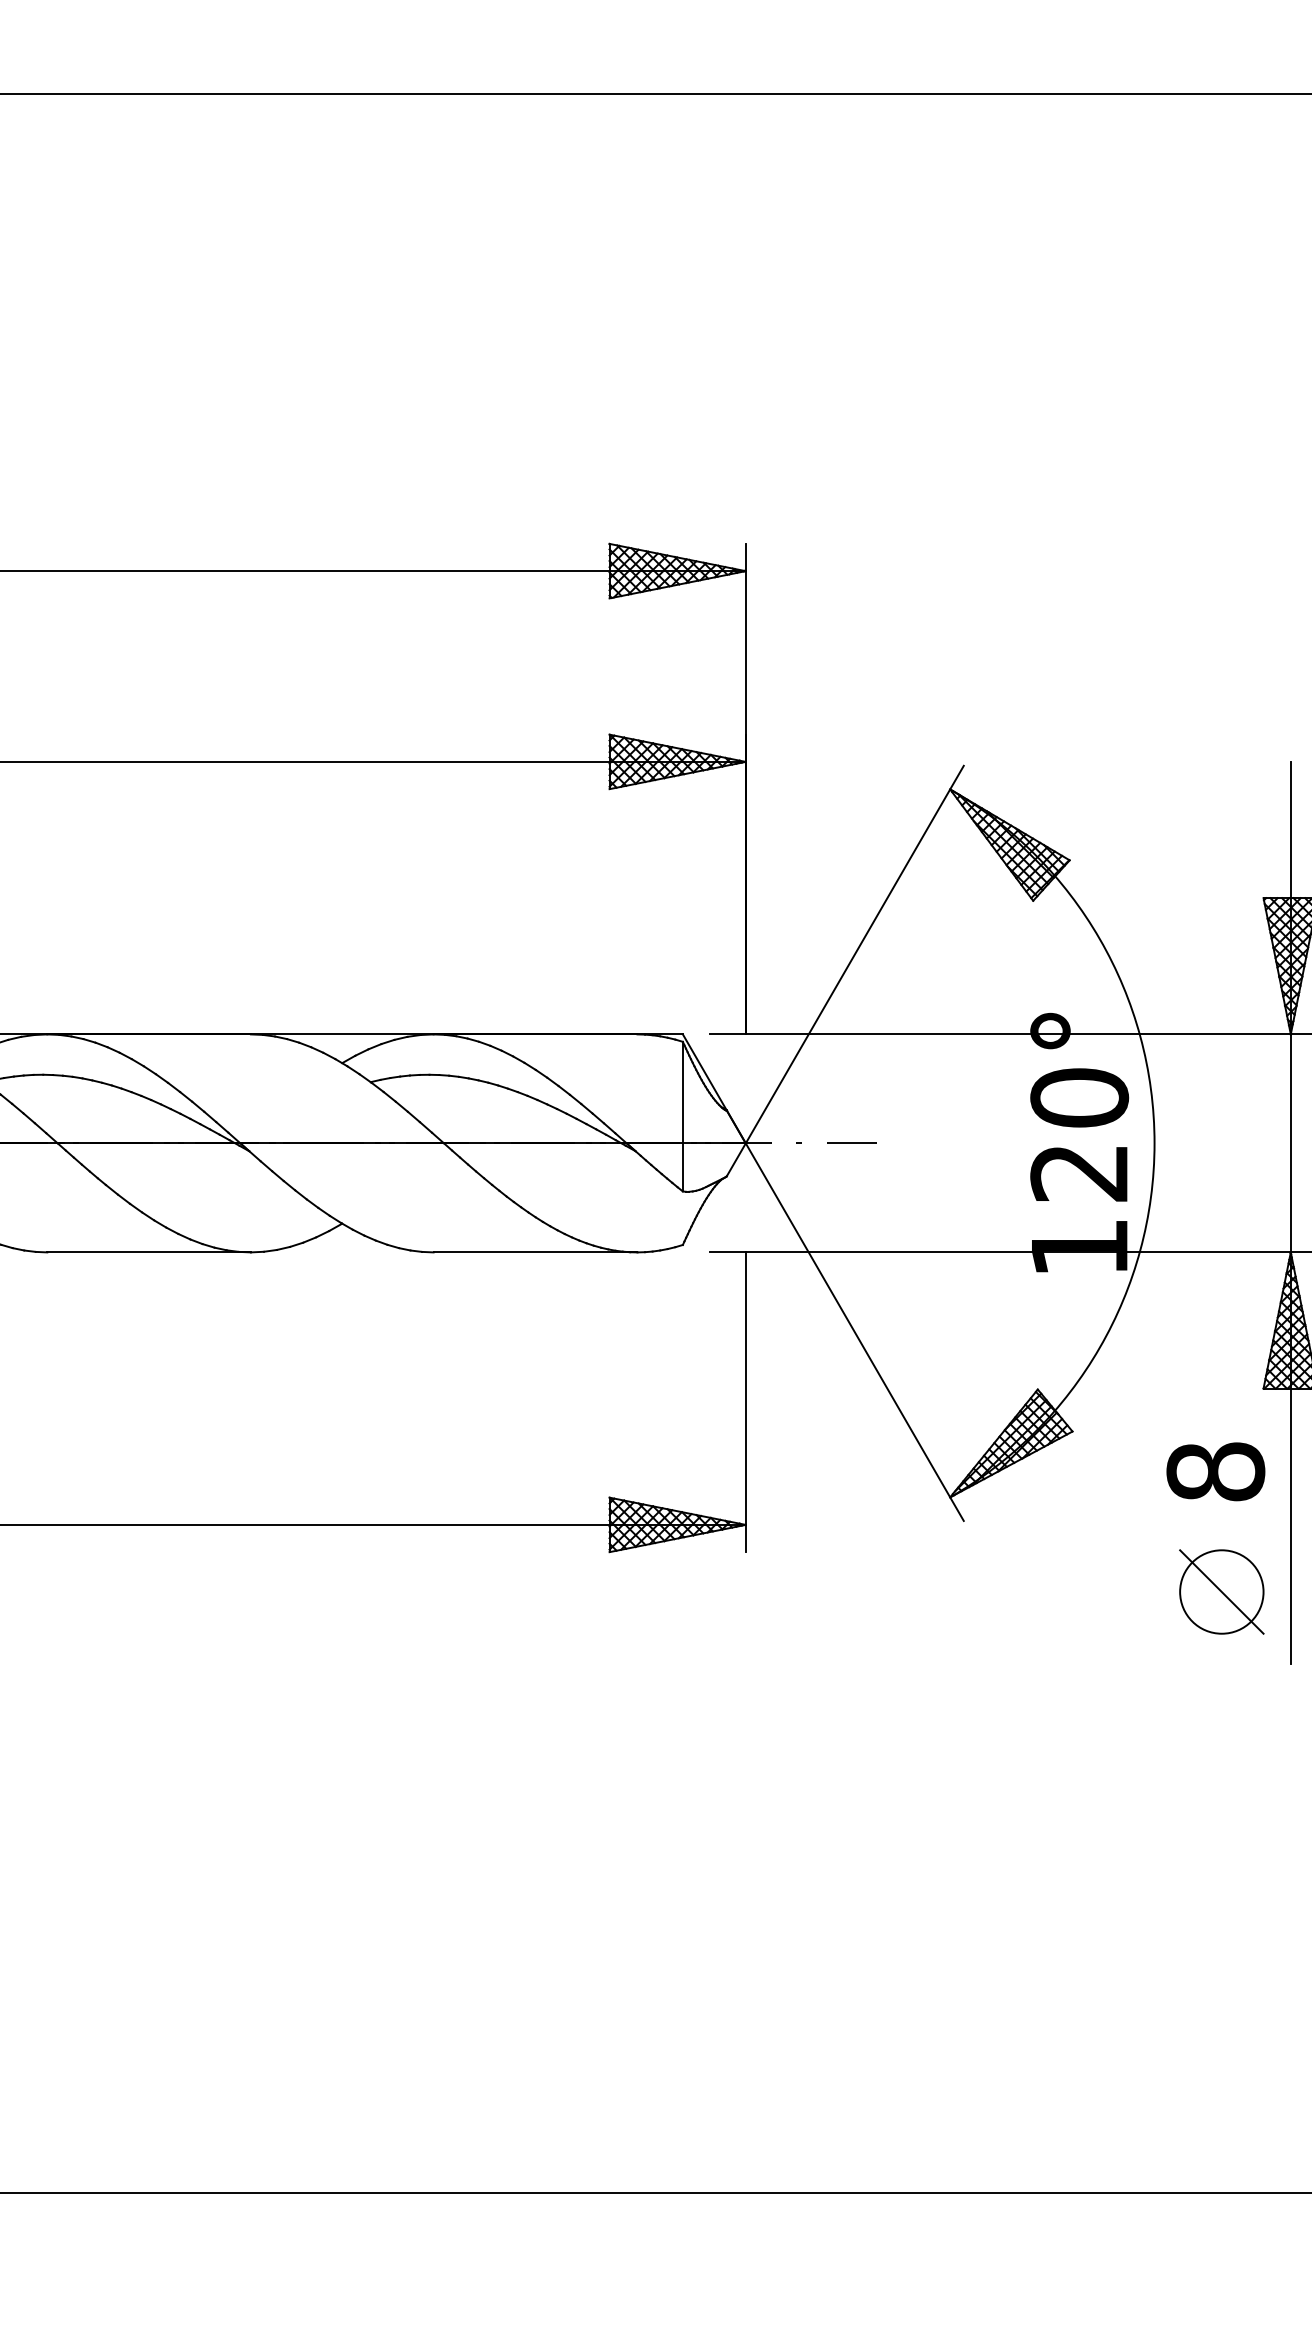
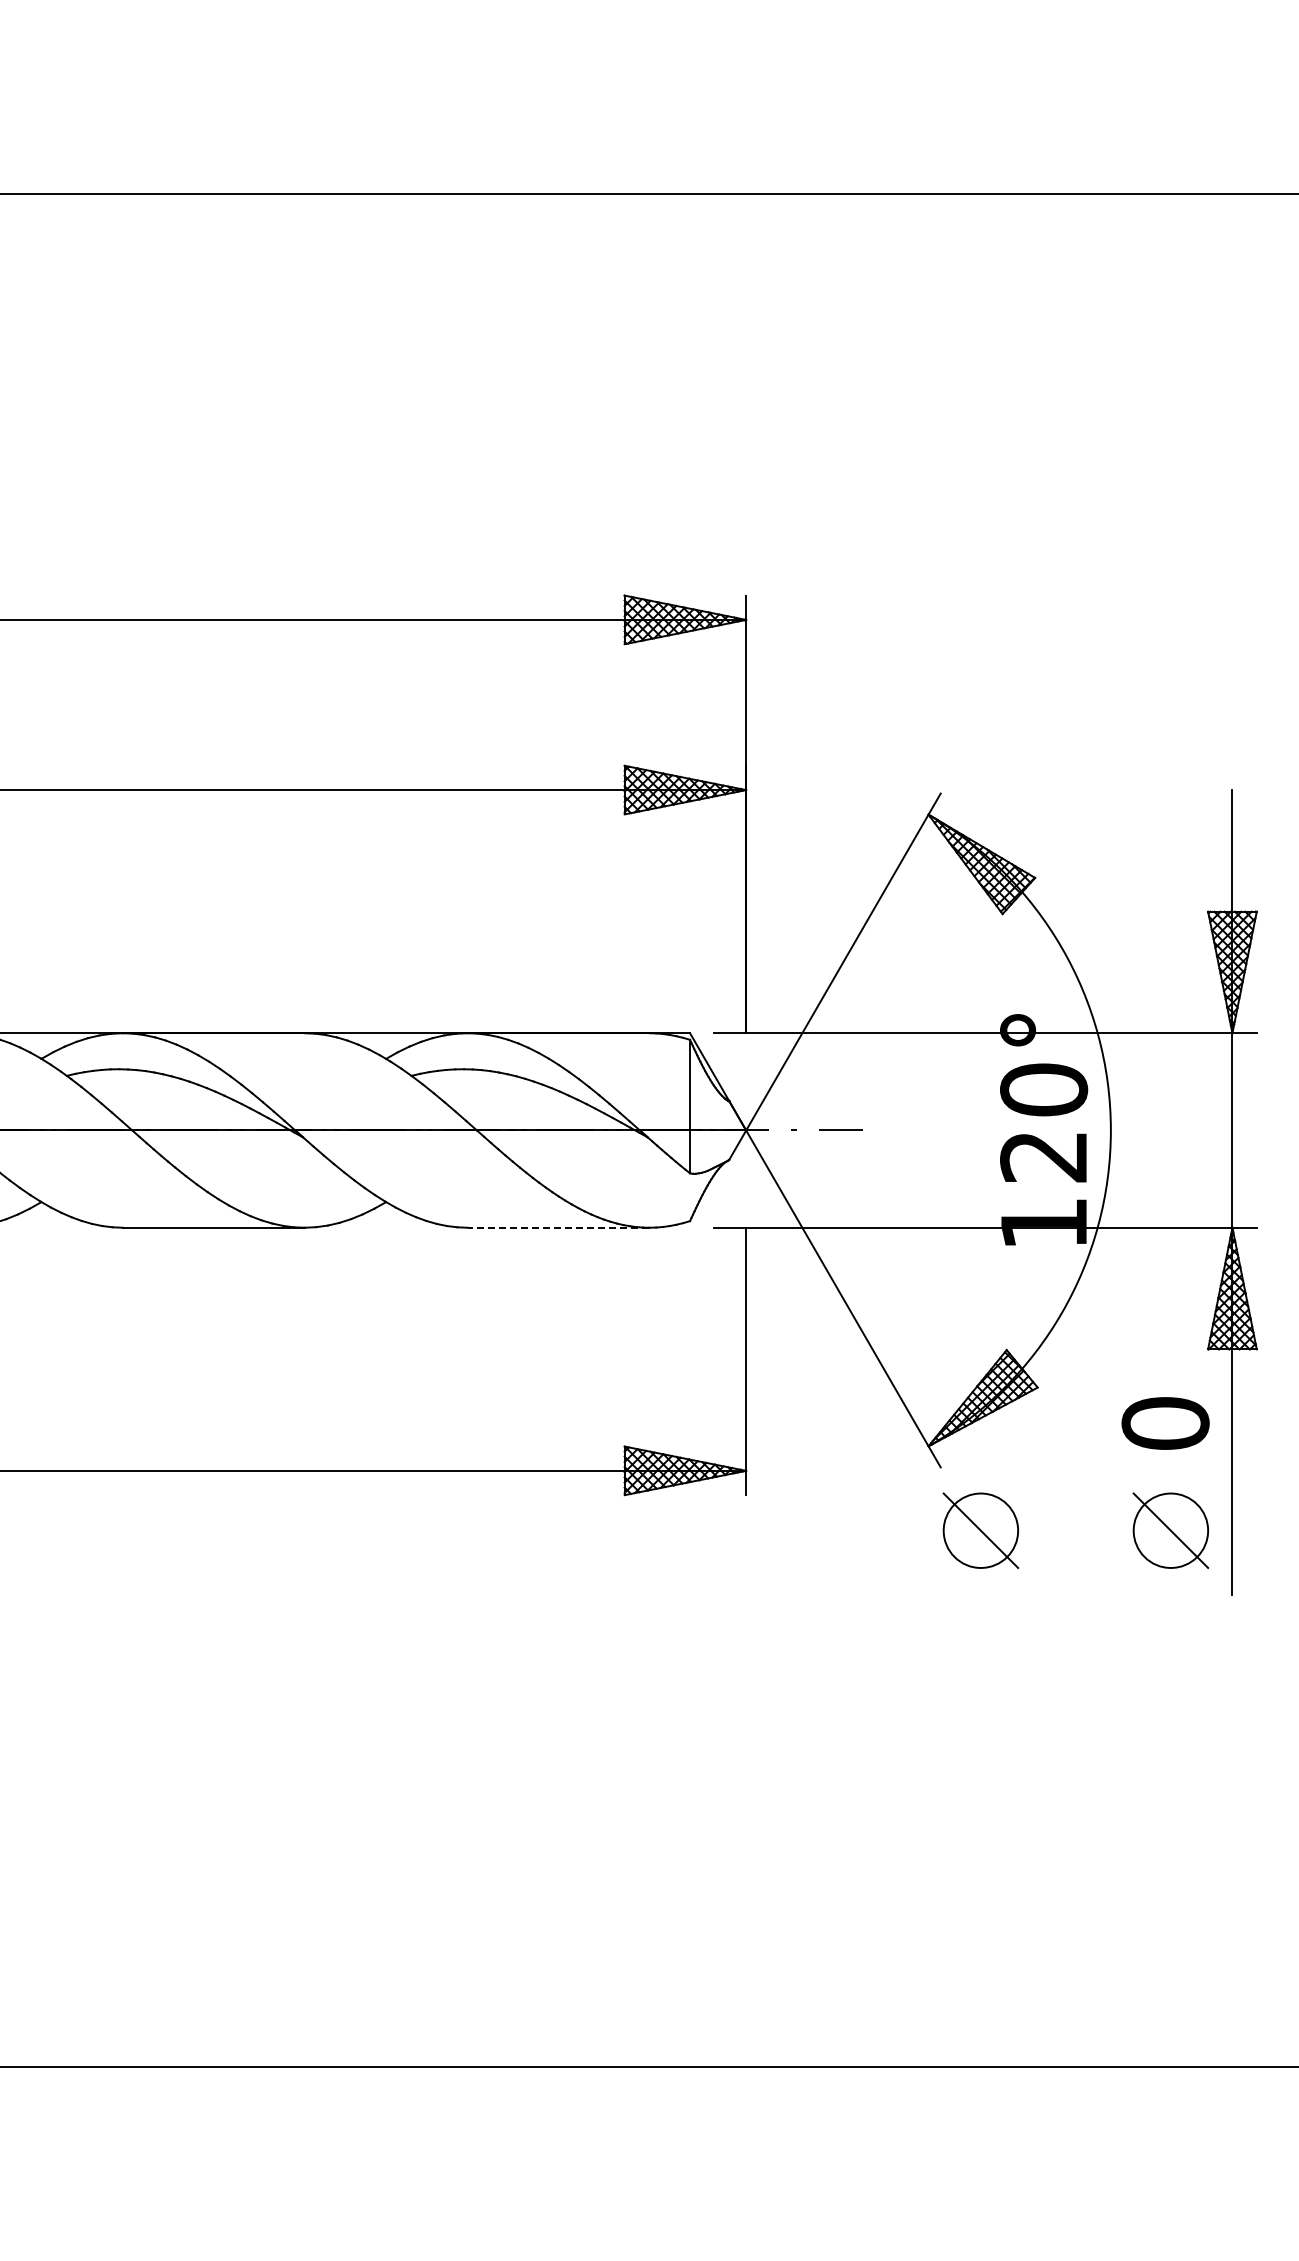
line: (535, 1252) -> (558, 1227), solid -> dashed
text: (1215, 1471) -> (1165, 1423), 8 -> 0
part: (1008, 1591) -> (980, 1530), added

